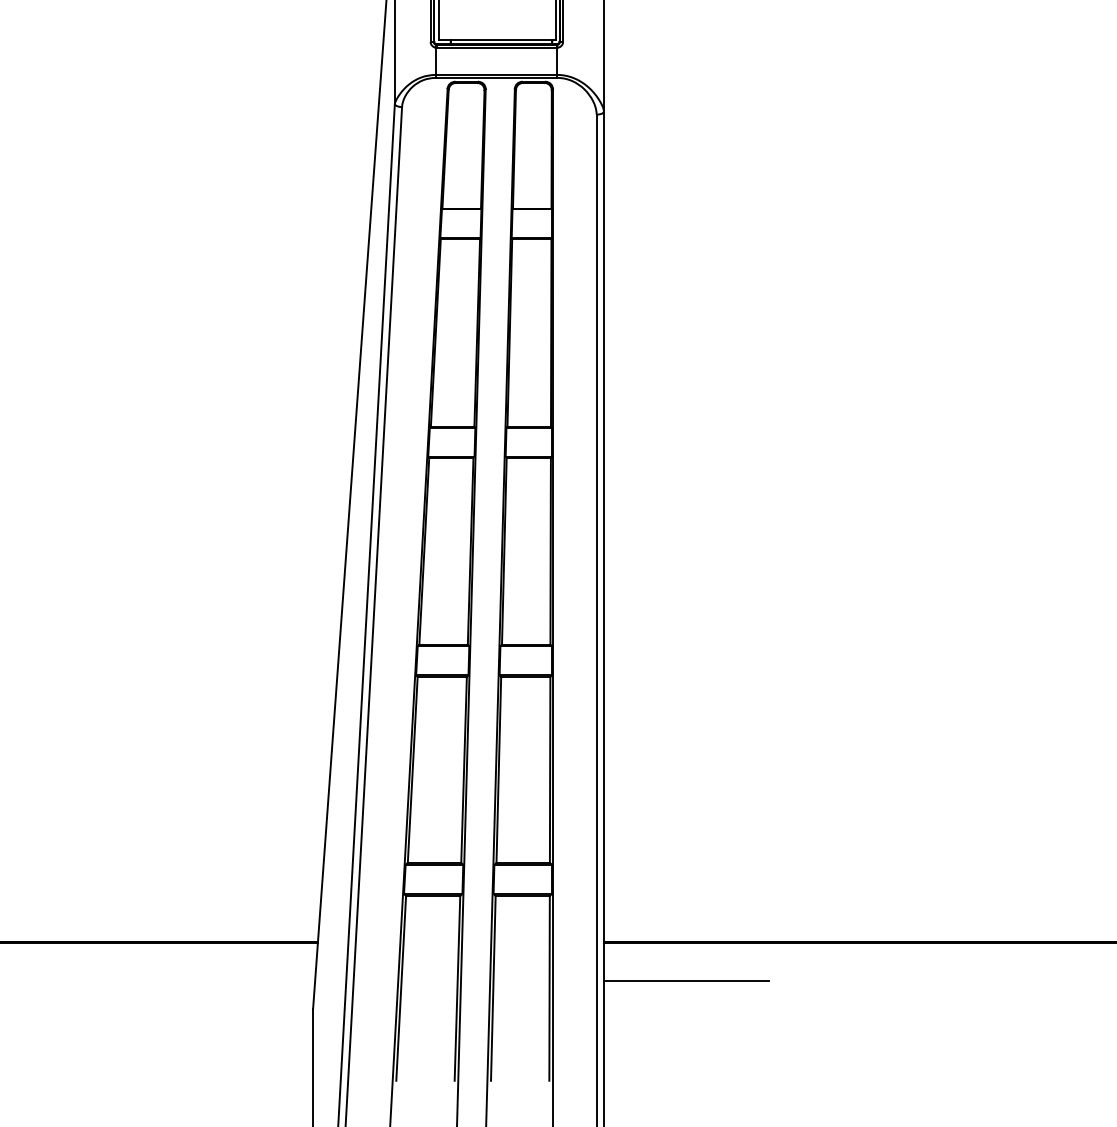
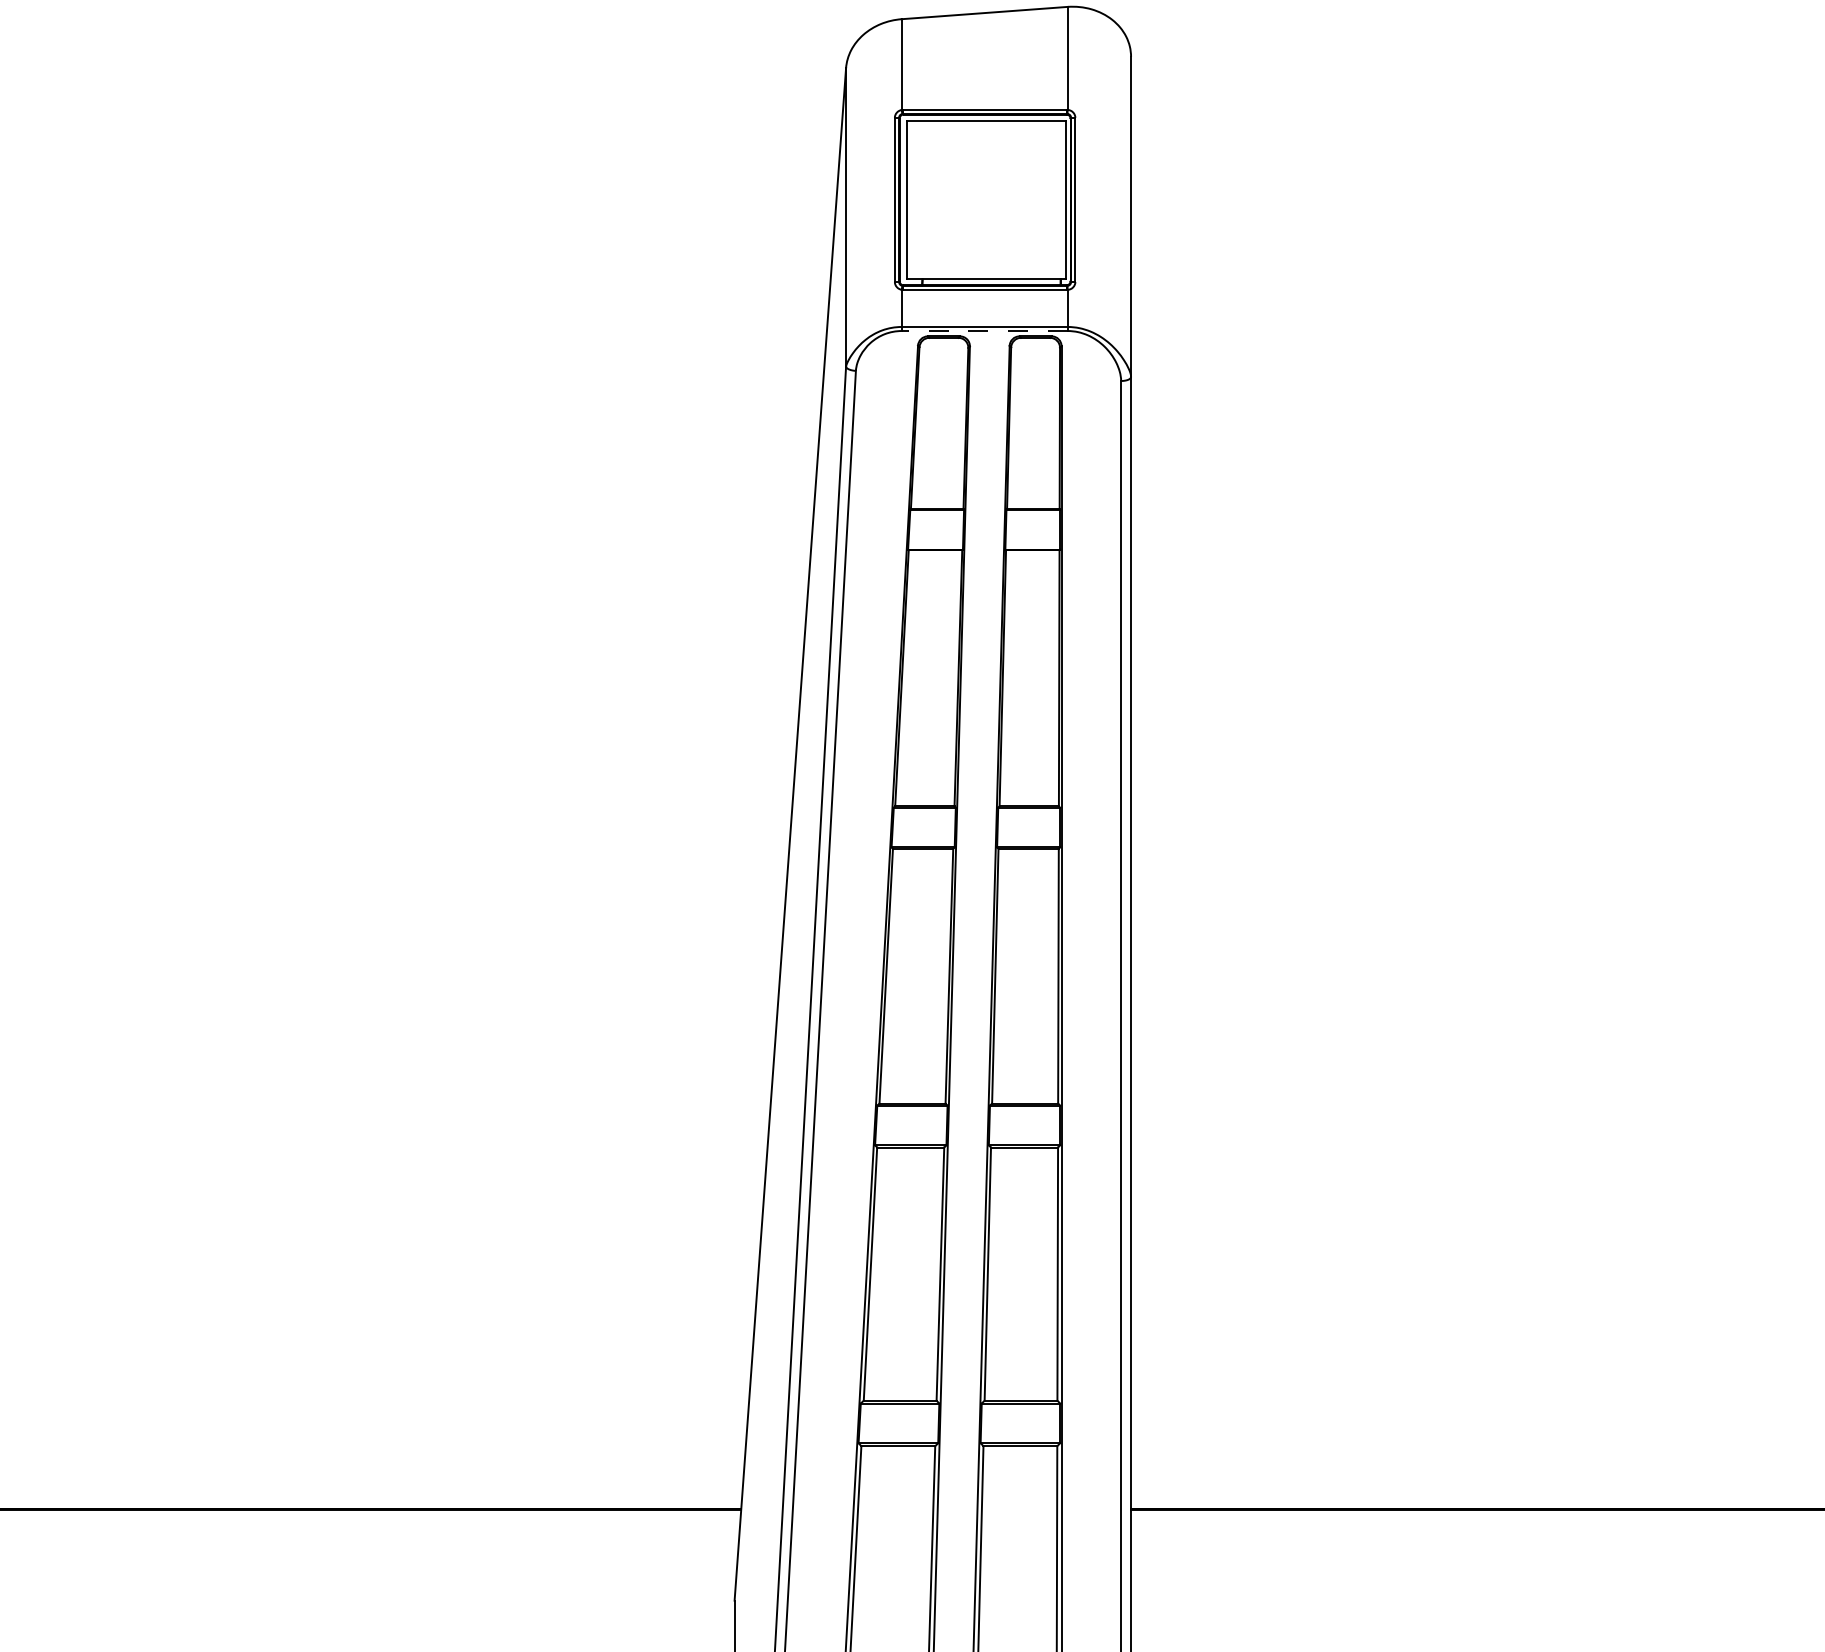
line: (496, 78) -> (984, 331), solid -> dashed
line: (686, 981) -> (1243, 1562), removed

